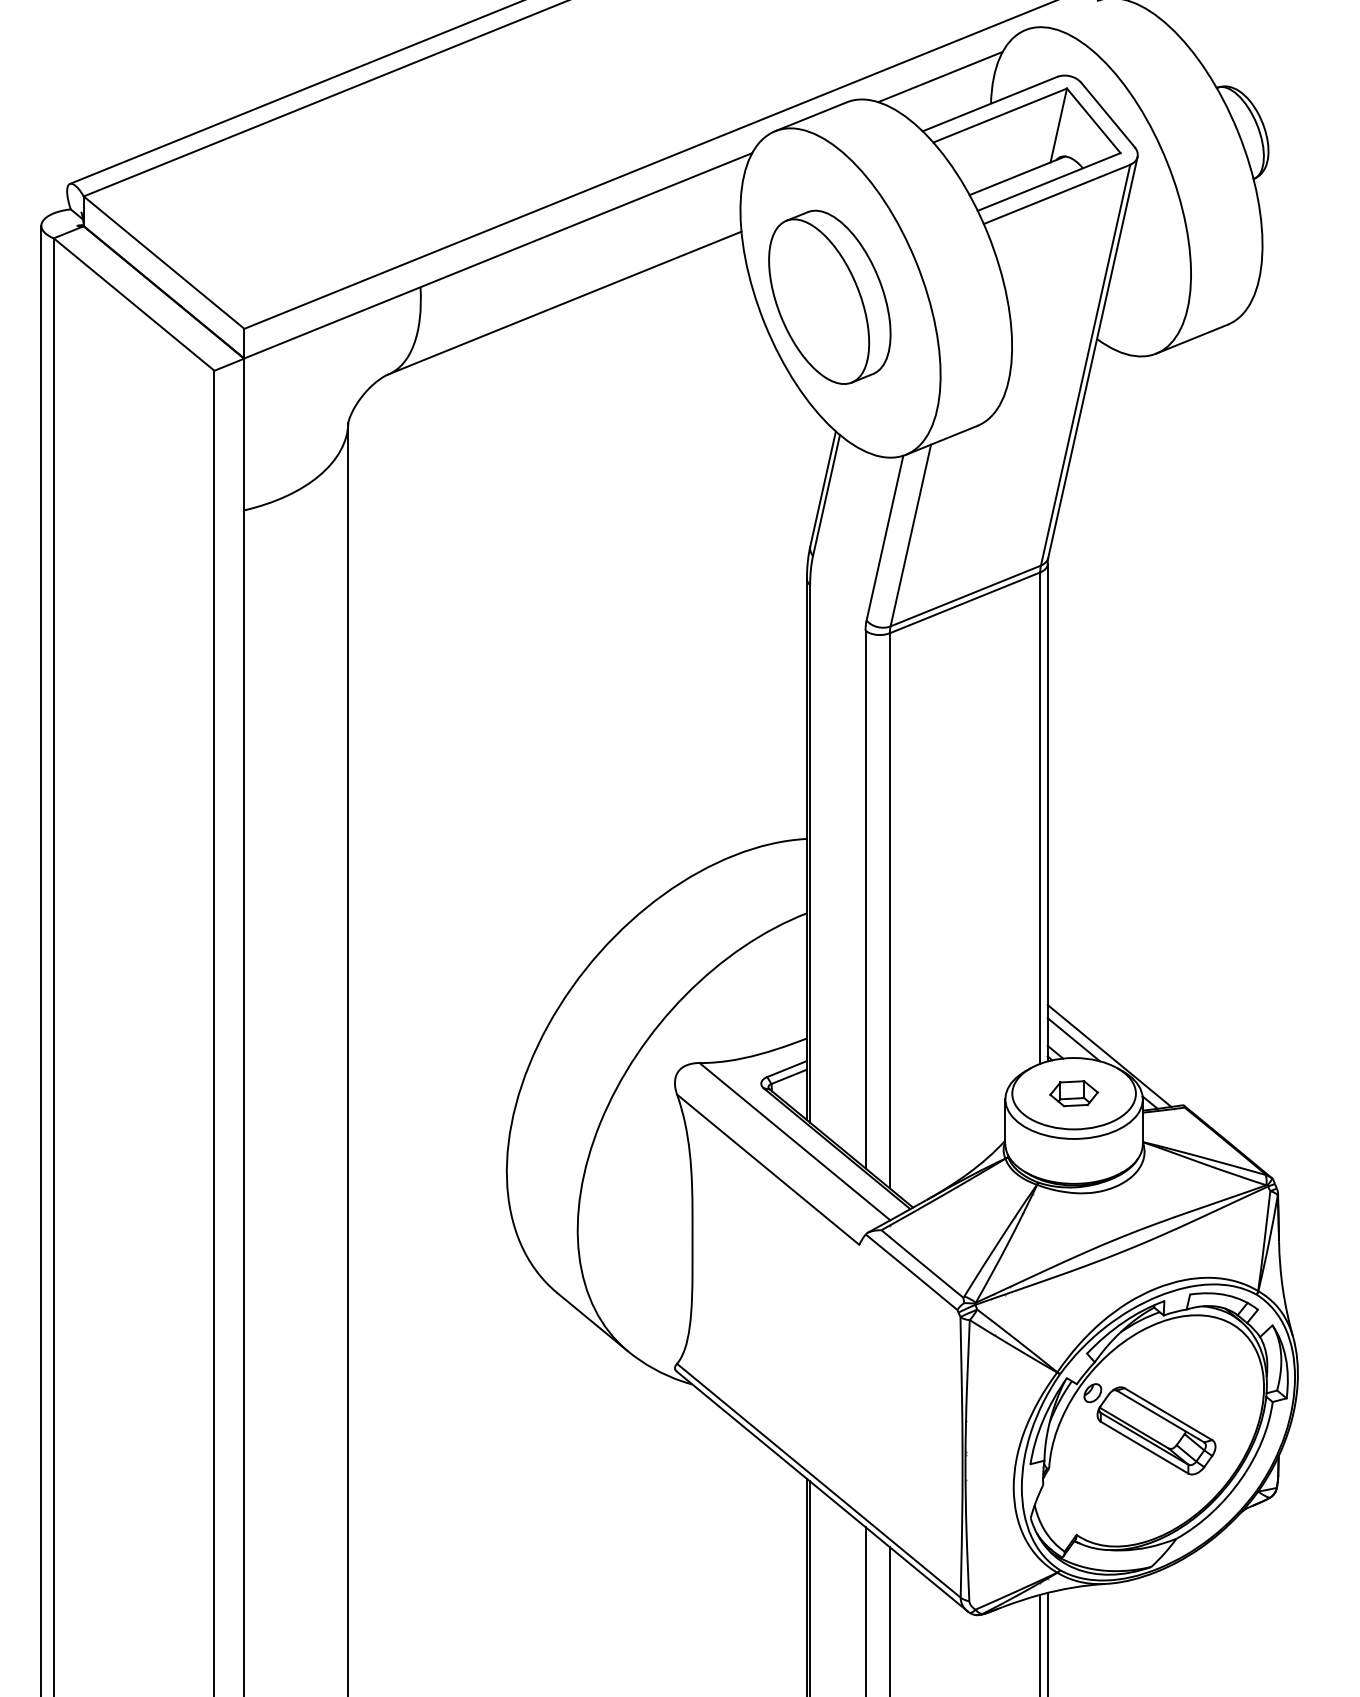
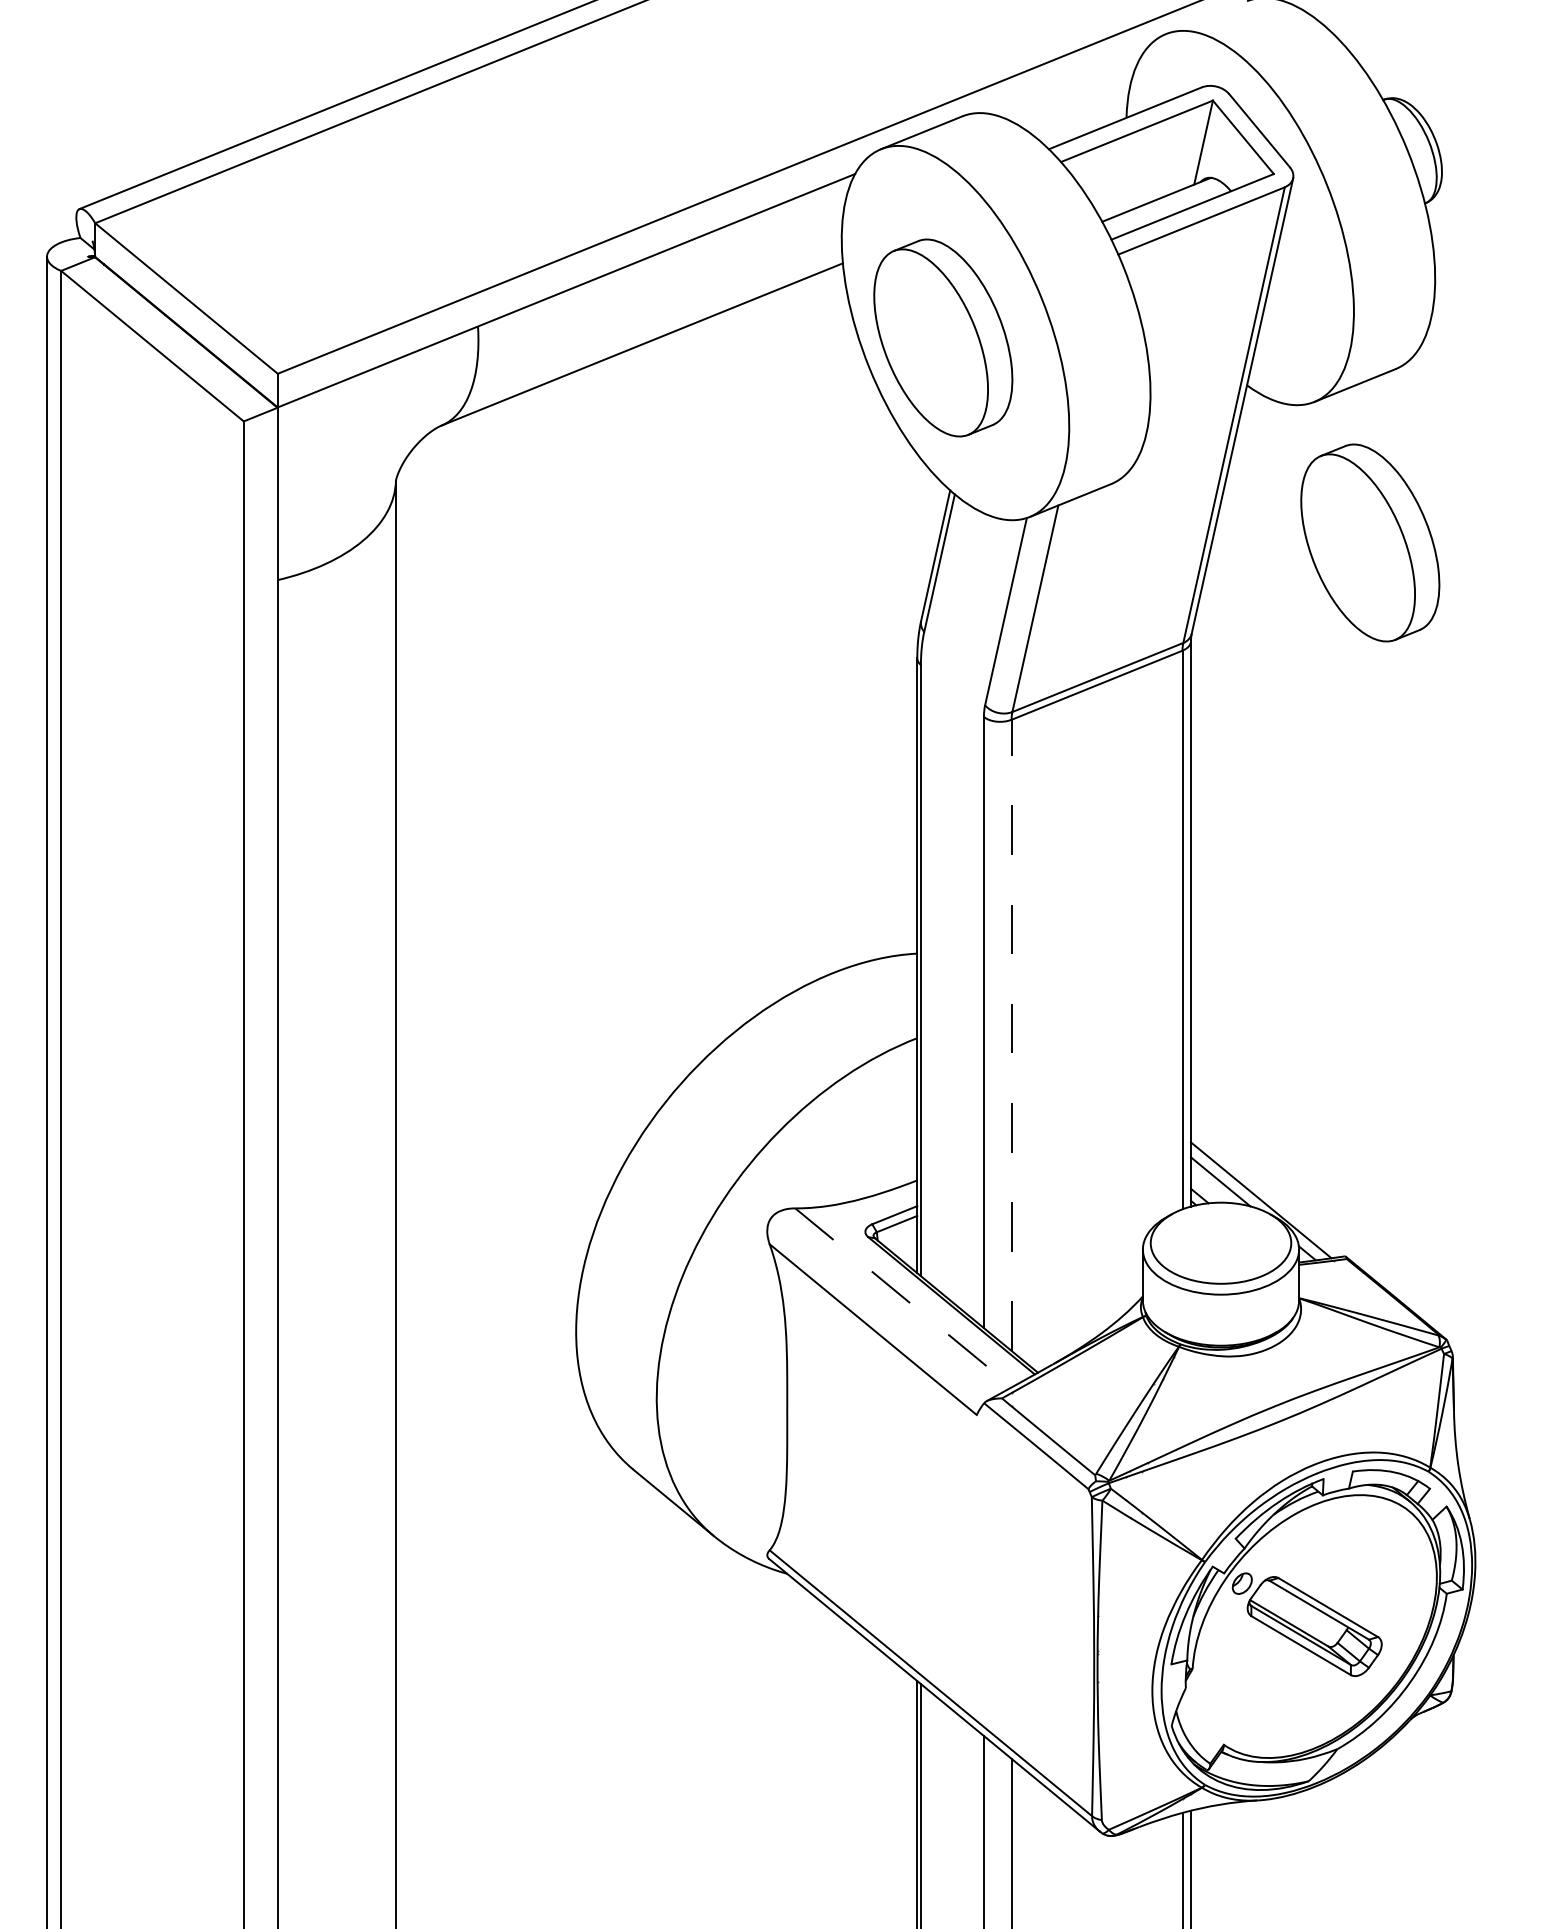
line: (939, 77) -> (1068, 87), removed
part: (1205, 477) -> (1370, 542), added
line: (889, 910) -> (1011, 1035), solid -> dashed
part: (1073, 1093) -> (1220, 1243), removed
line: (794, 1141) -> (903, 1297), solid -> dashed

